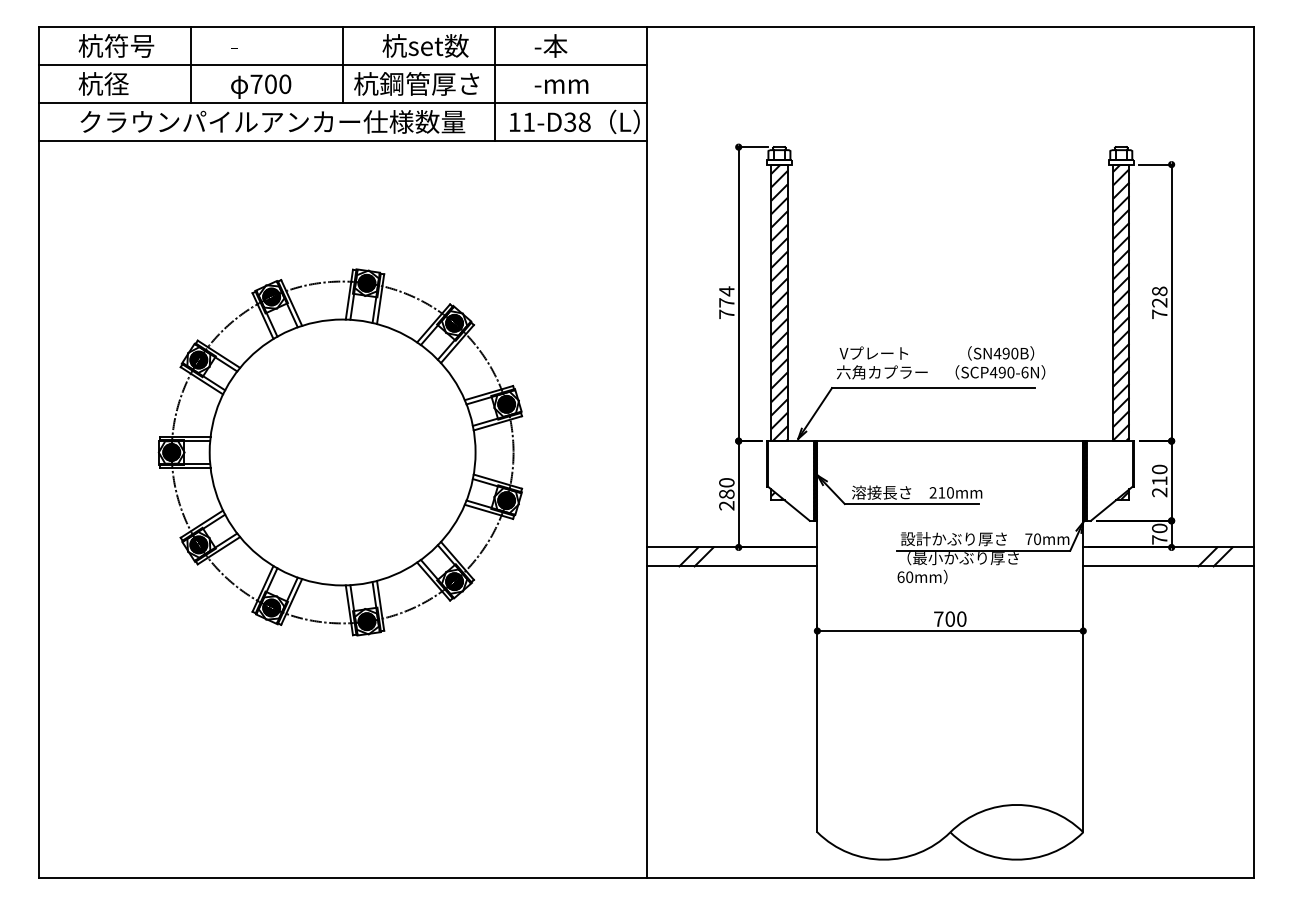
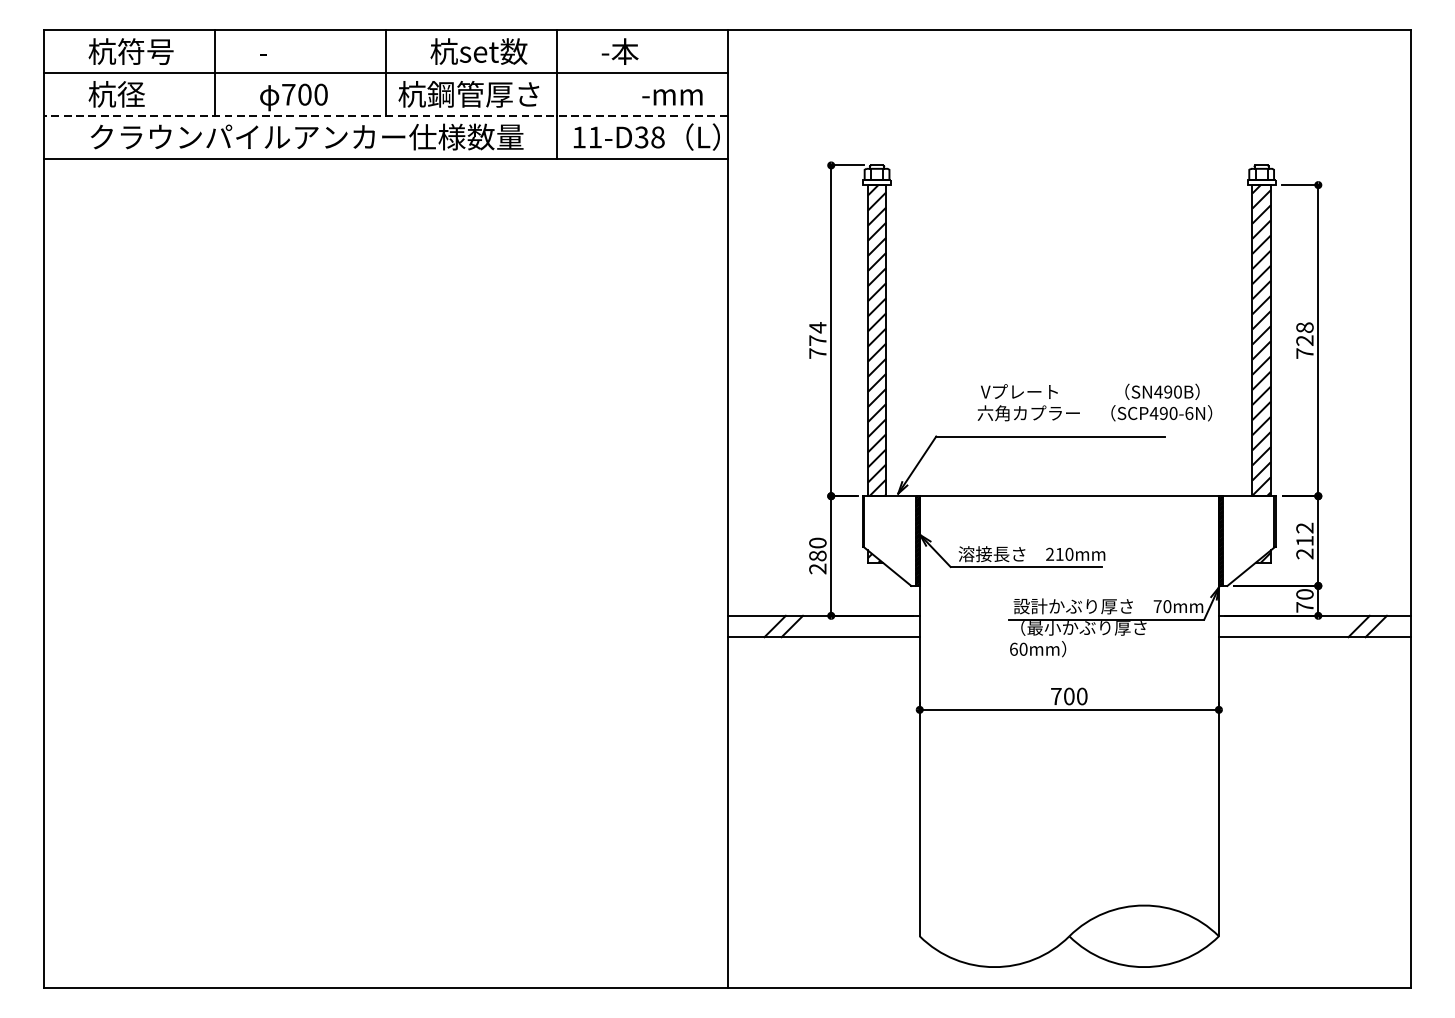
text: (561, 86) -> (672, 97), moved
line: (342, 103) -> (385, 116), solid -> dashed
text: (941, 362) -> (1095, 402), moved
part: (340, 452) -> (383, 509), removed
text: (1159, 469) -> (1304, 528), 210 -> 212

